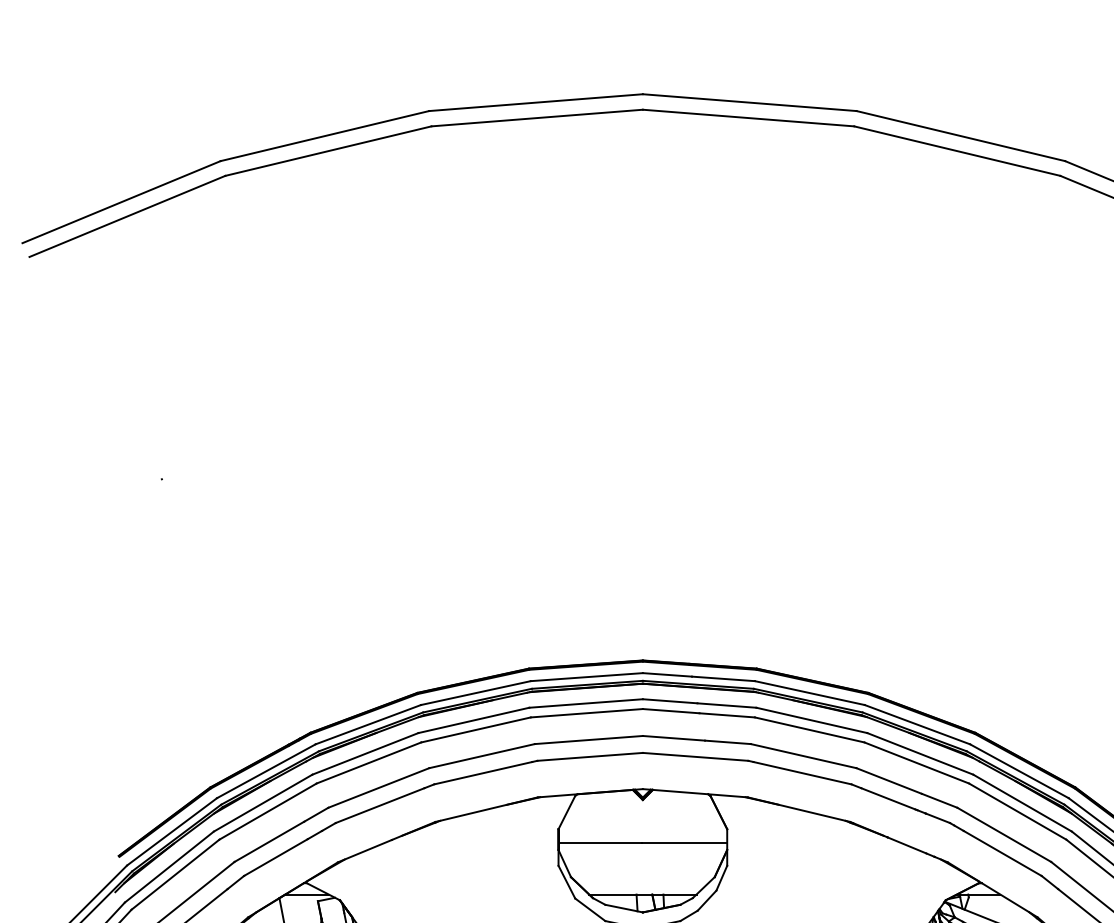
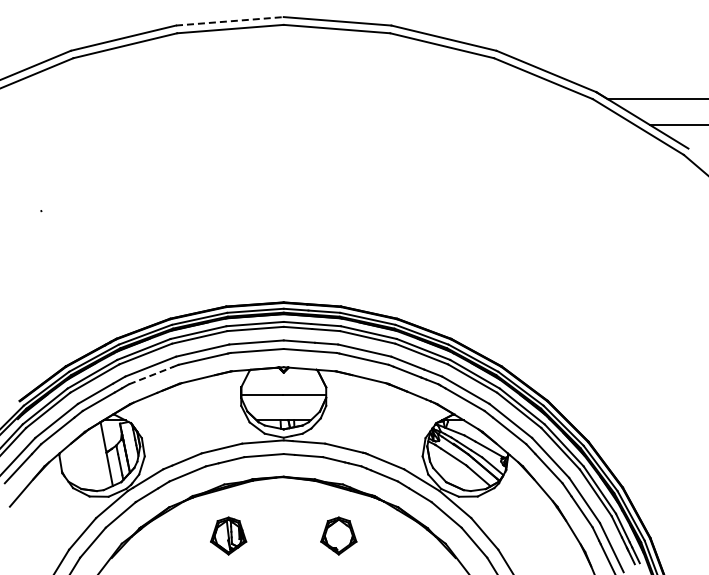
line: (537, 102) -> (230, 21), solid -> dashed
line: (380, 805) -> (151, 375), solid -> dashed

